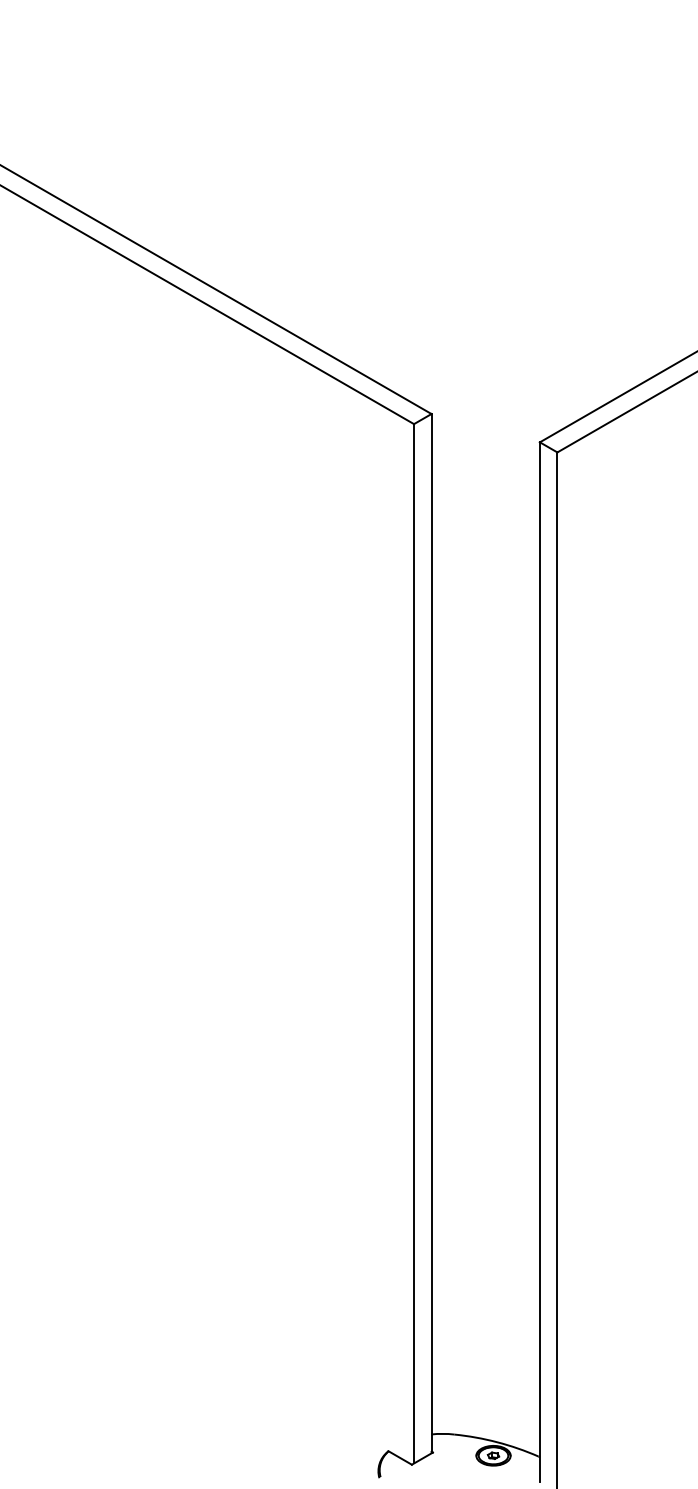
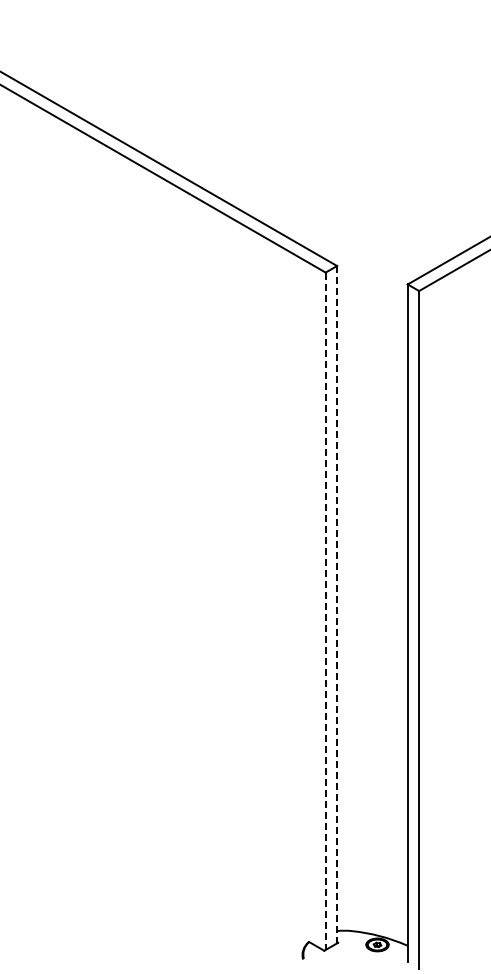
line: (432, 933) -> (337, 604), solid -> dashed
line: (413, 944) -> (325, 611), solid -> dashed

